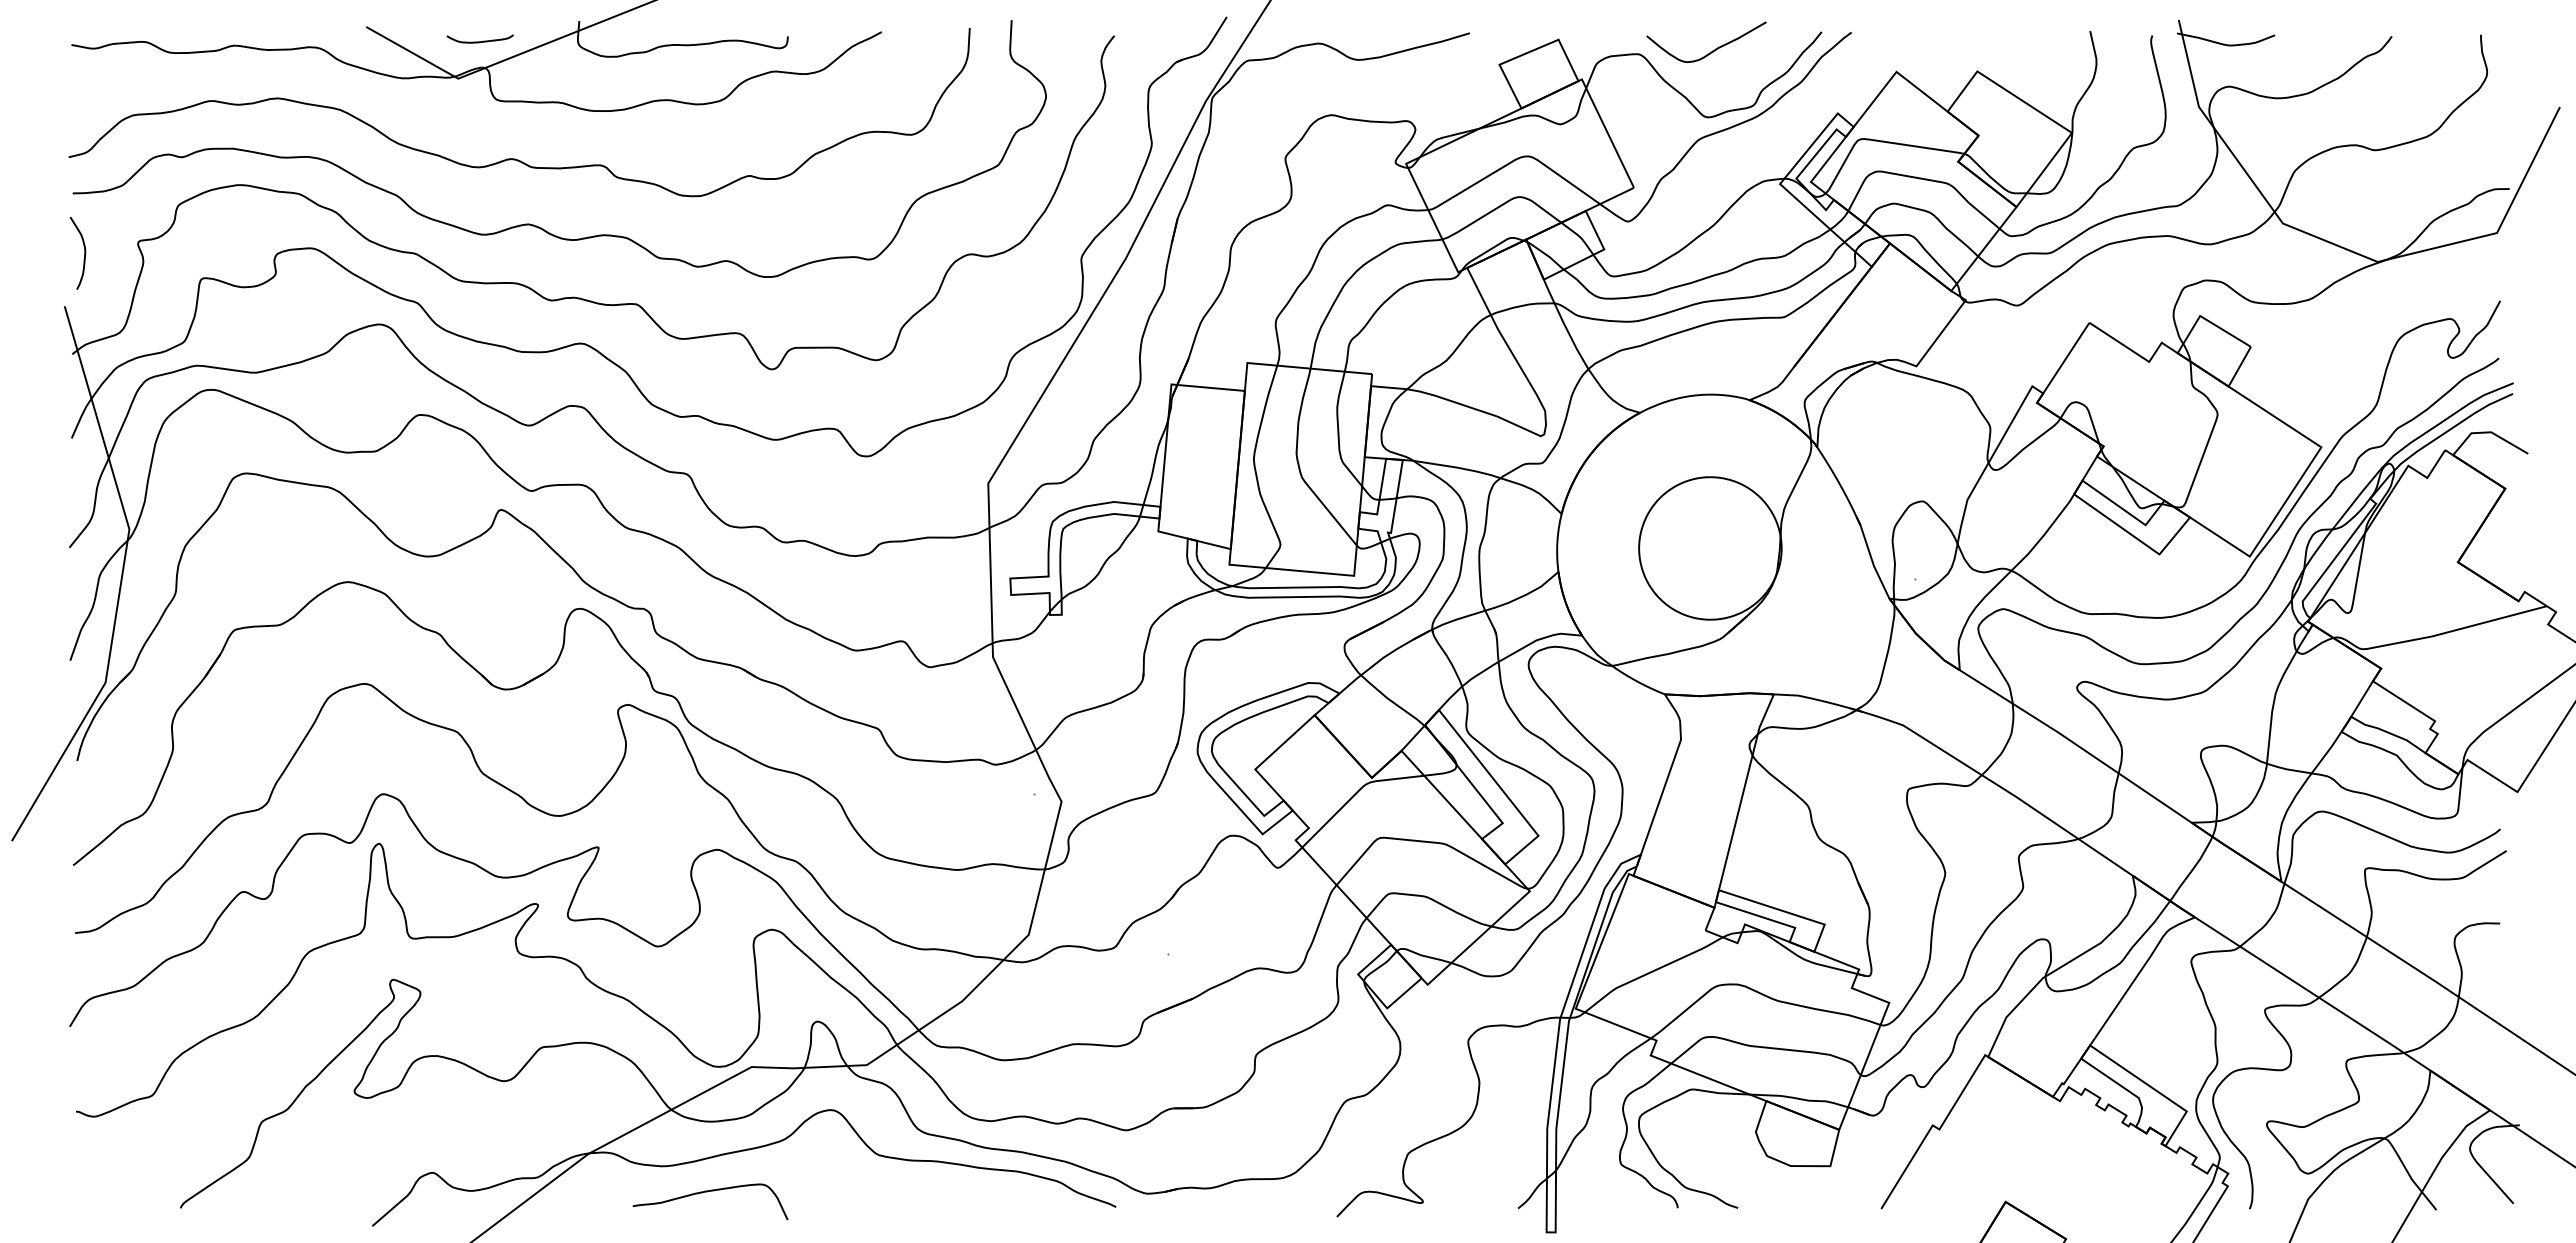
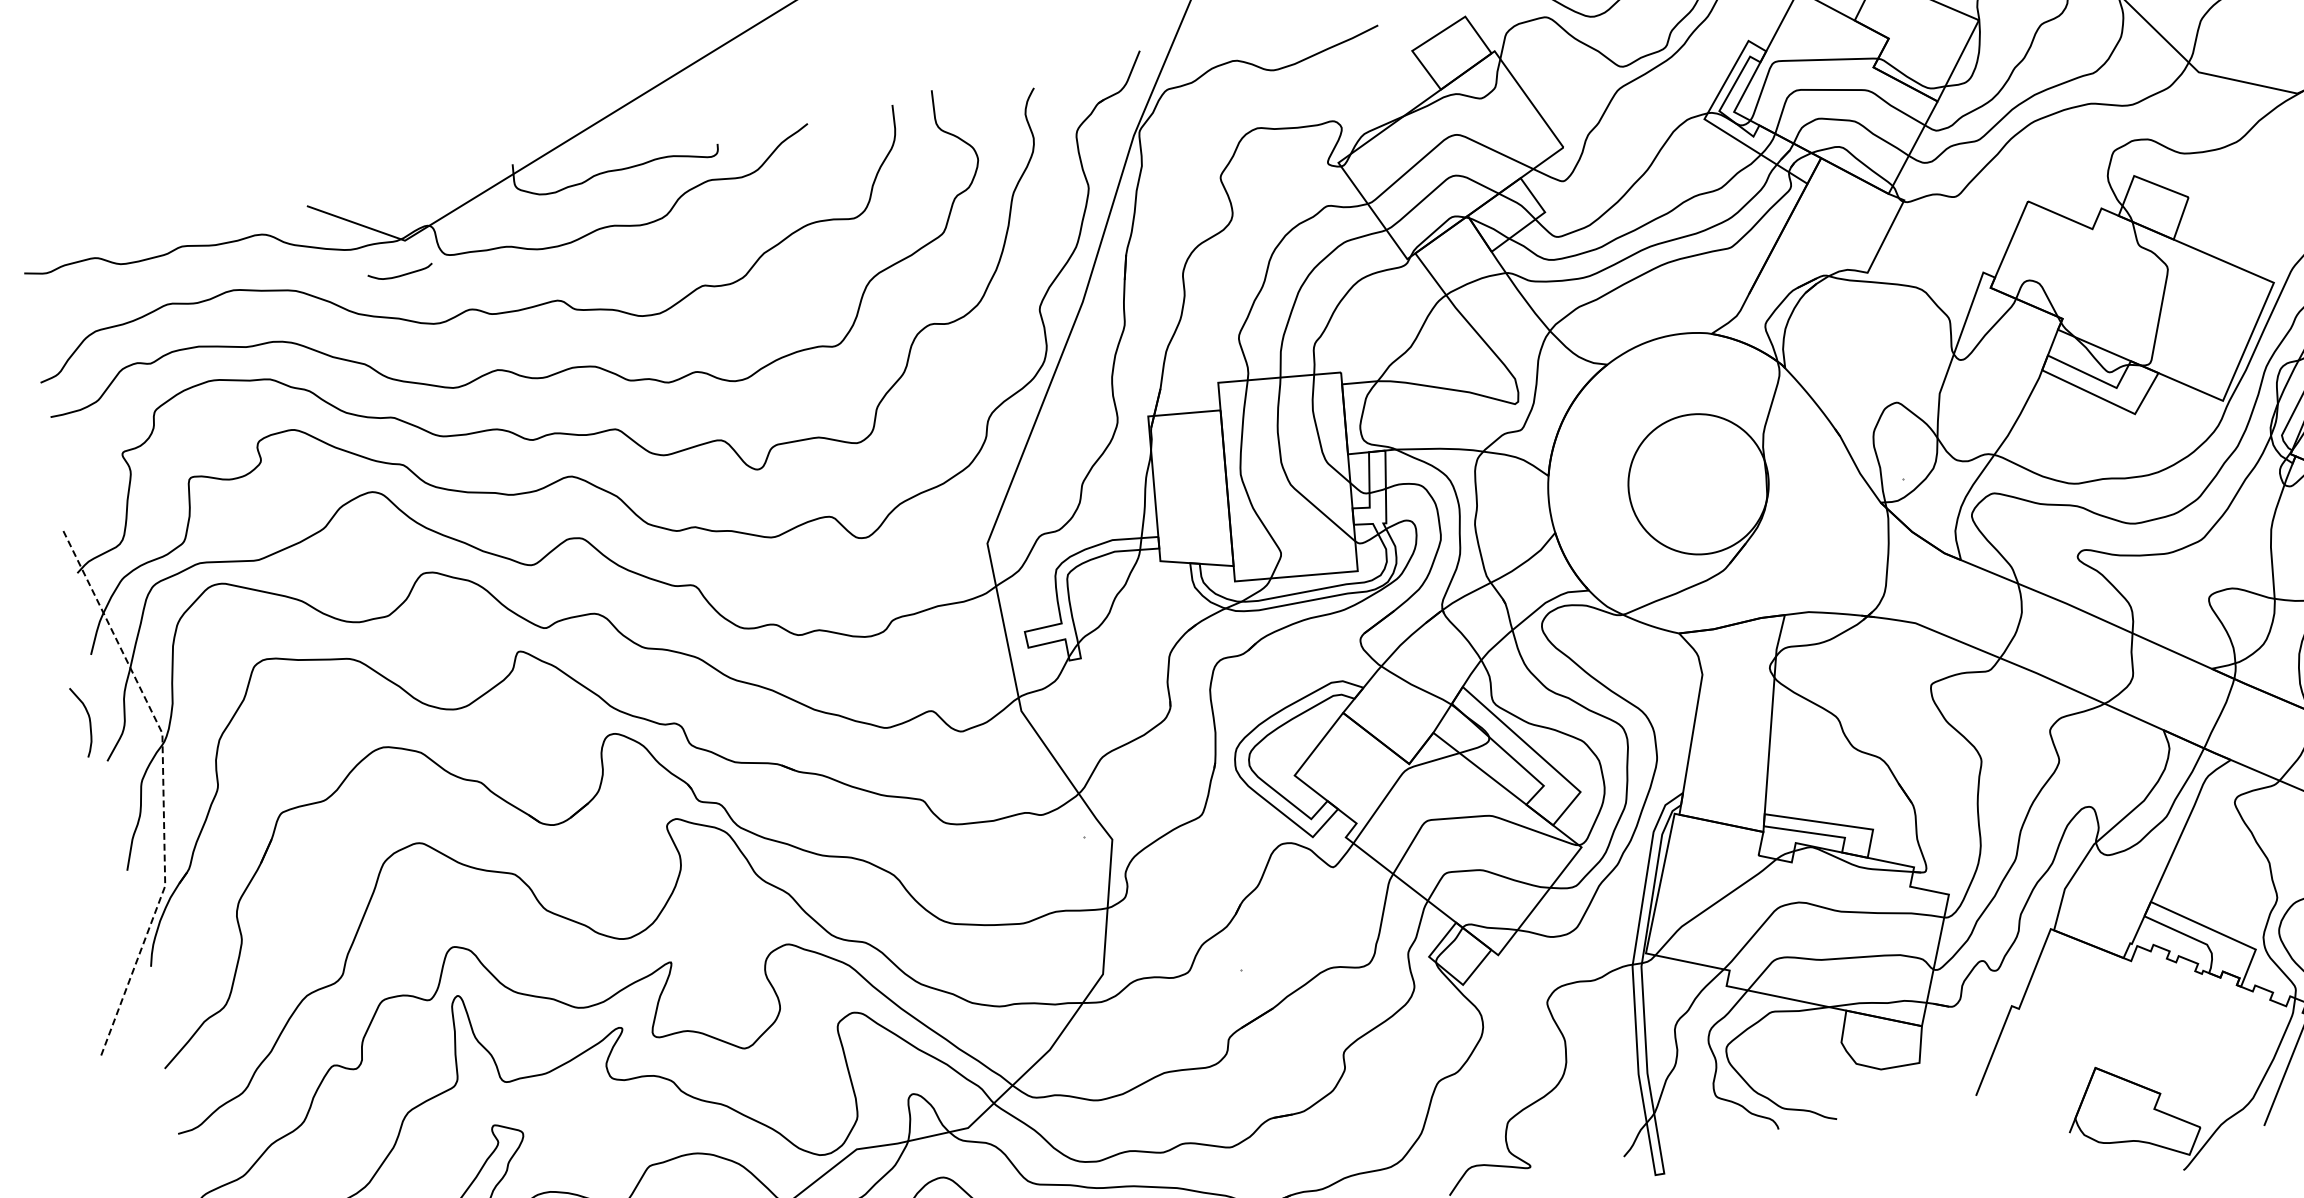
curve: (479, 41) -> (400, 275), moved
curve: (84, 253) -> (89, 721), moved
line: (121, 582) -> (163, 786), solid -> dashed

